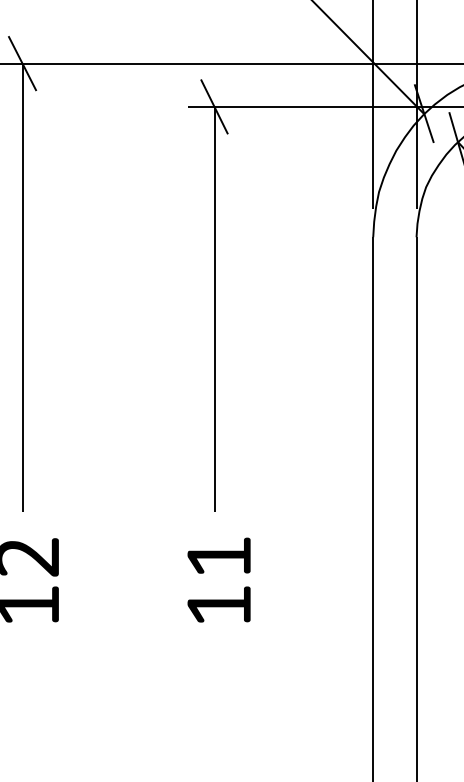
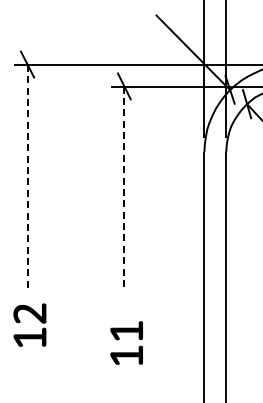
line: (22, 287) -> (27, 177), solid -> dashed
line: (214, 309) -> (124, 188), solid -> dashed
part: (204, 573) -> (119, 339), moved

